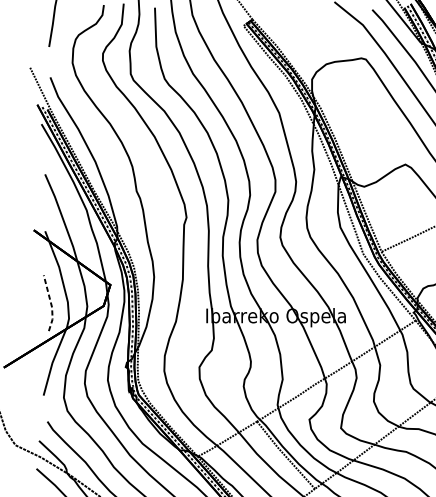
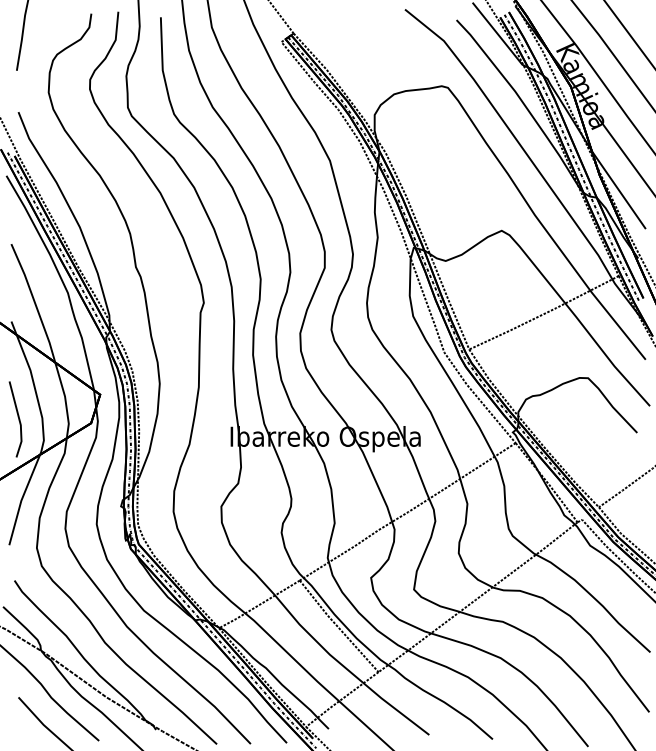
line: (51, 303) -> (19, 420), dashed -> solid

